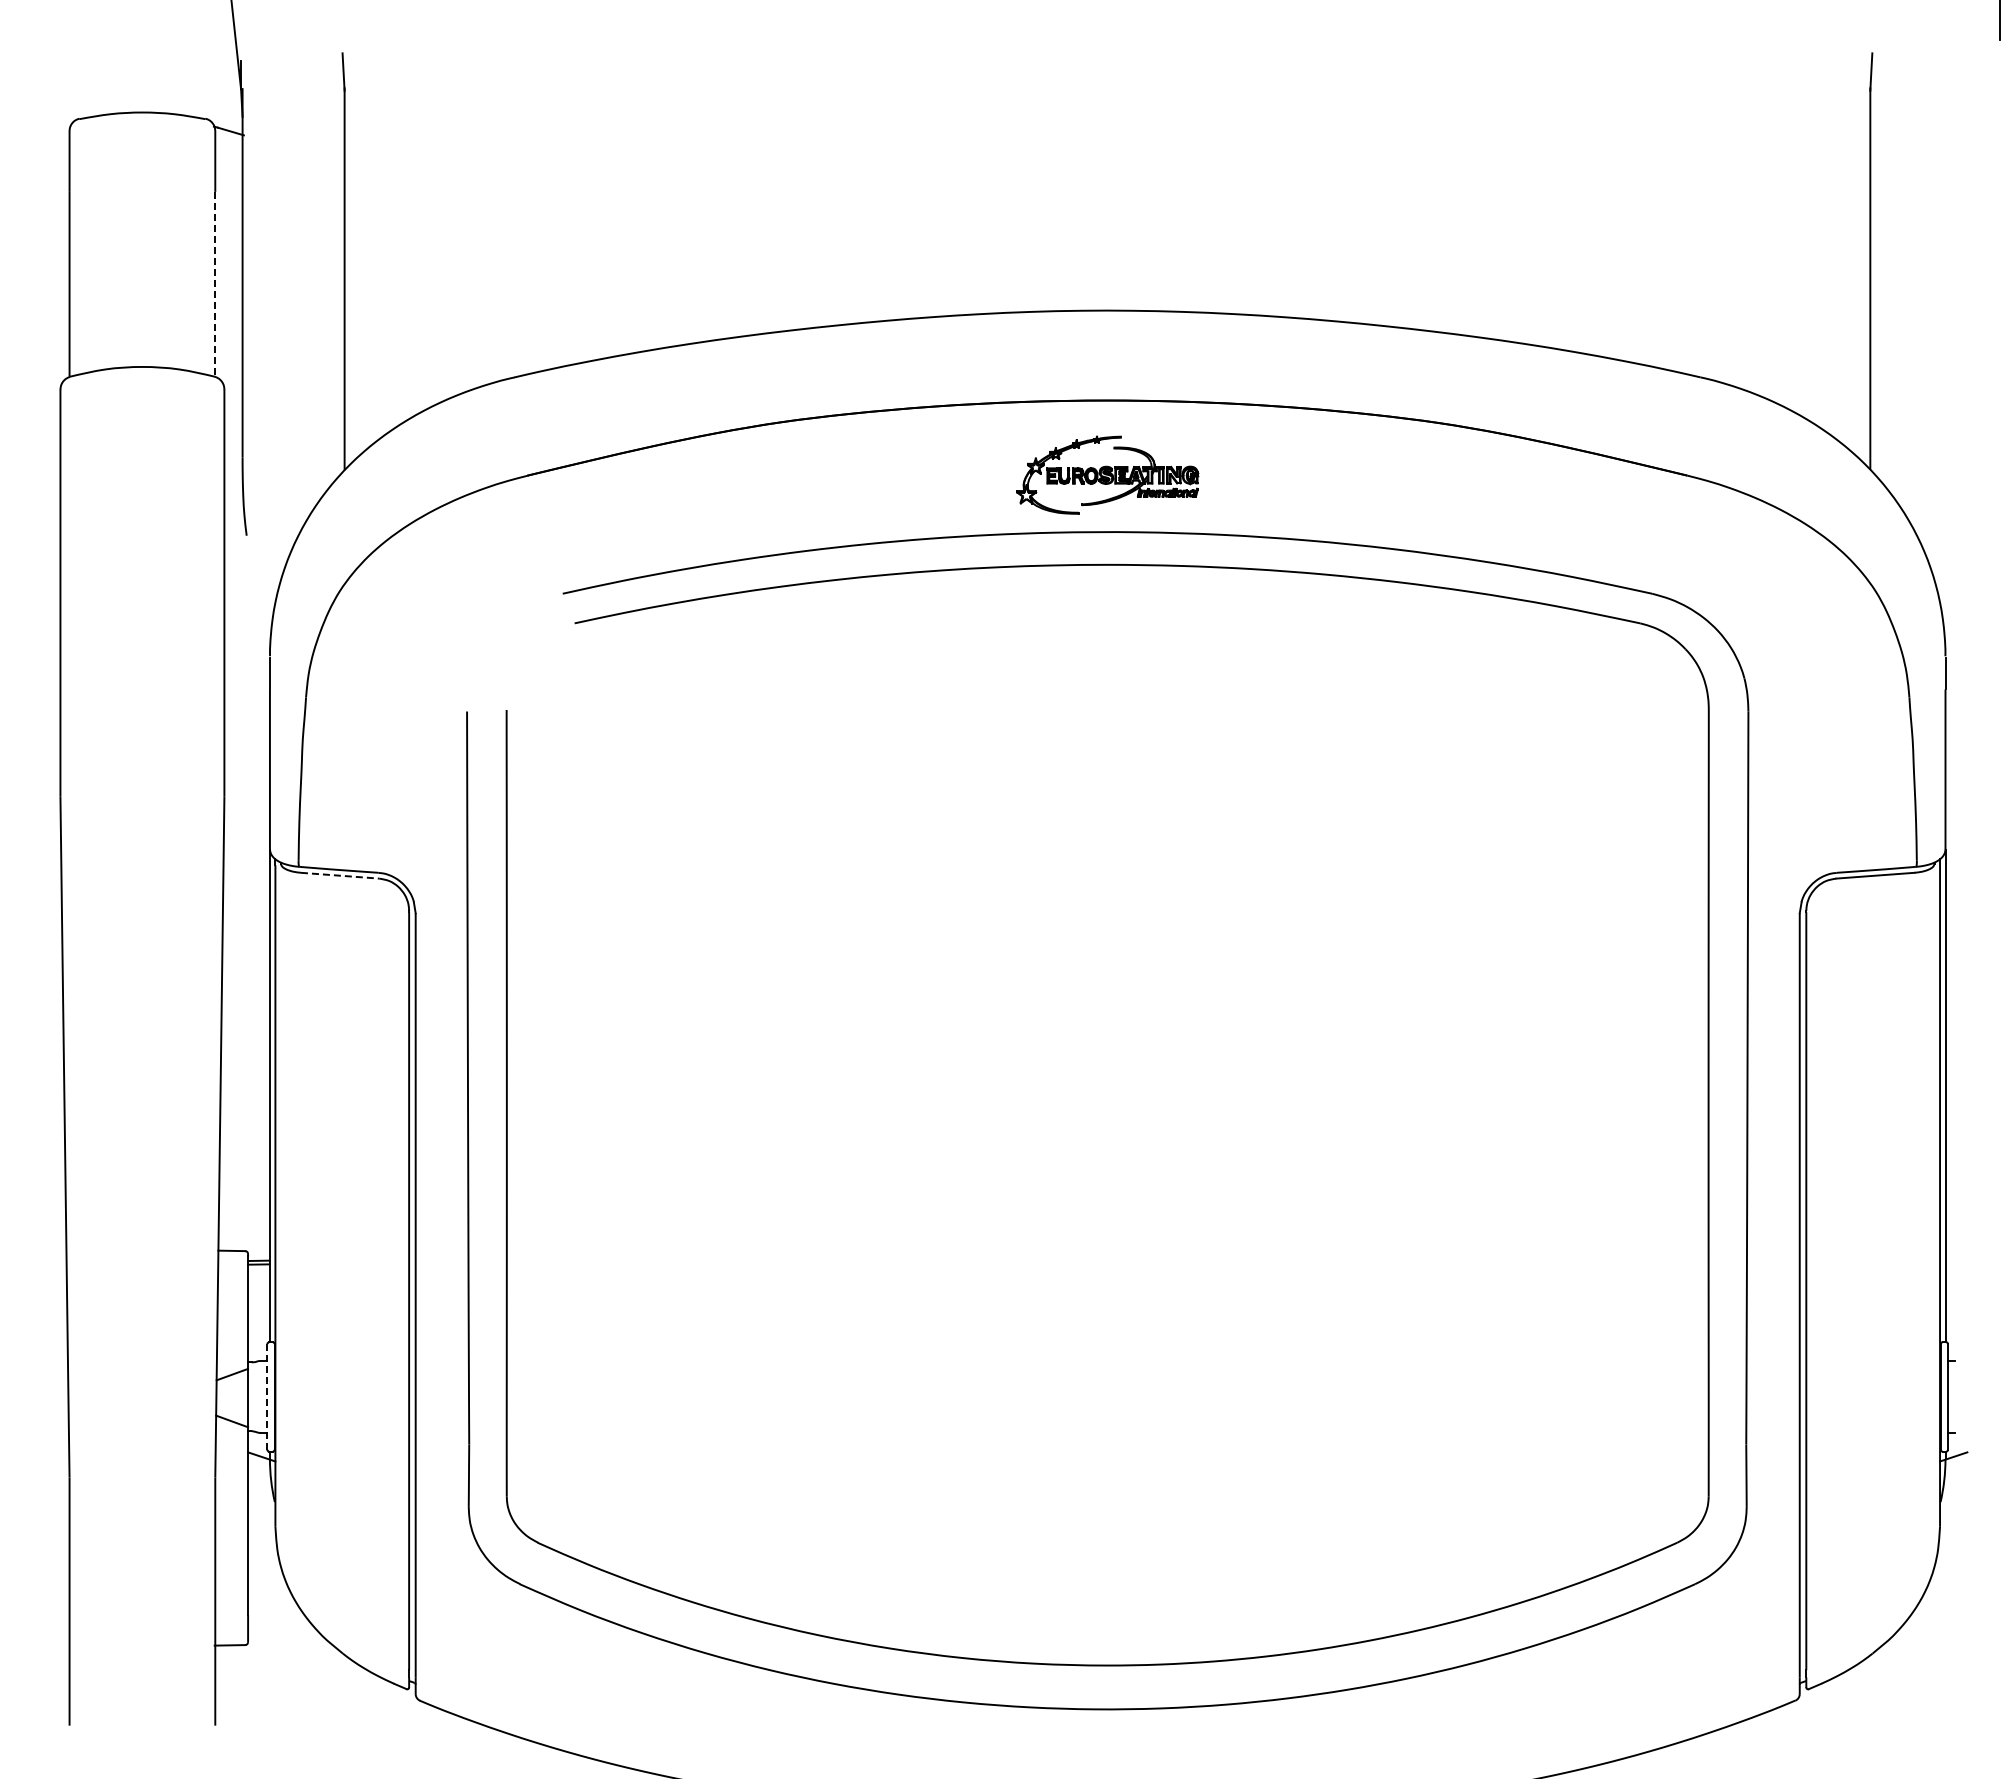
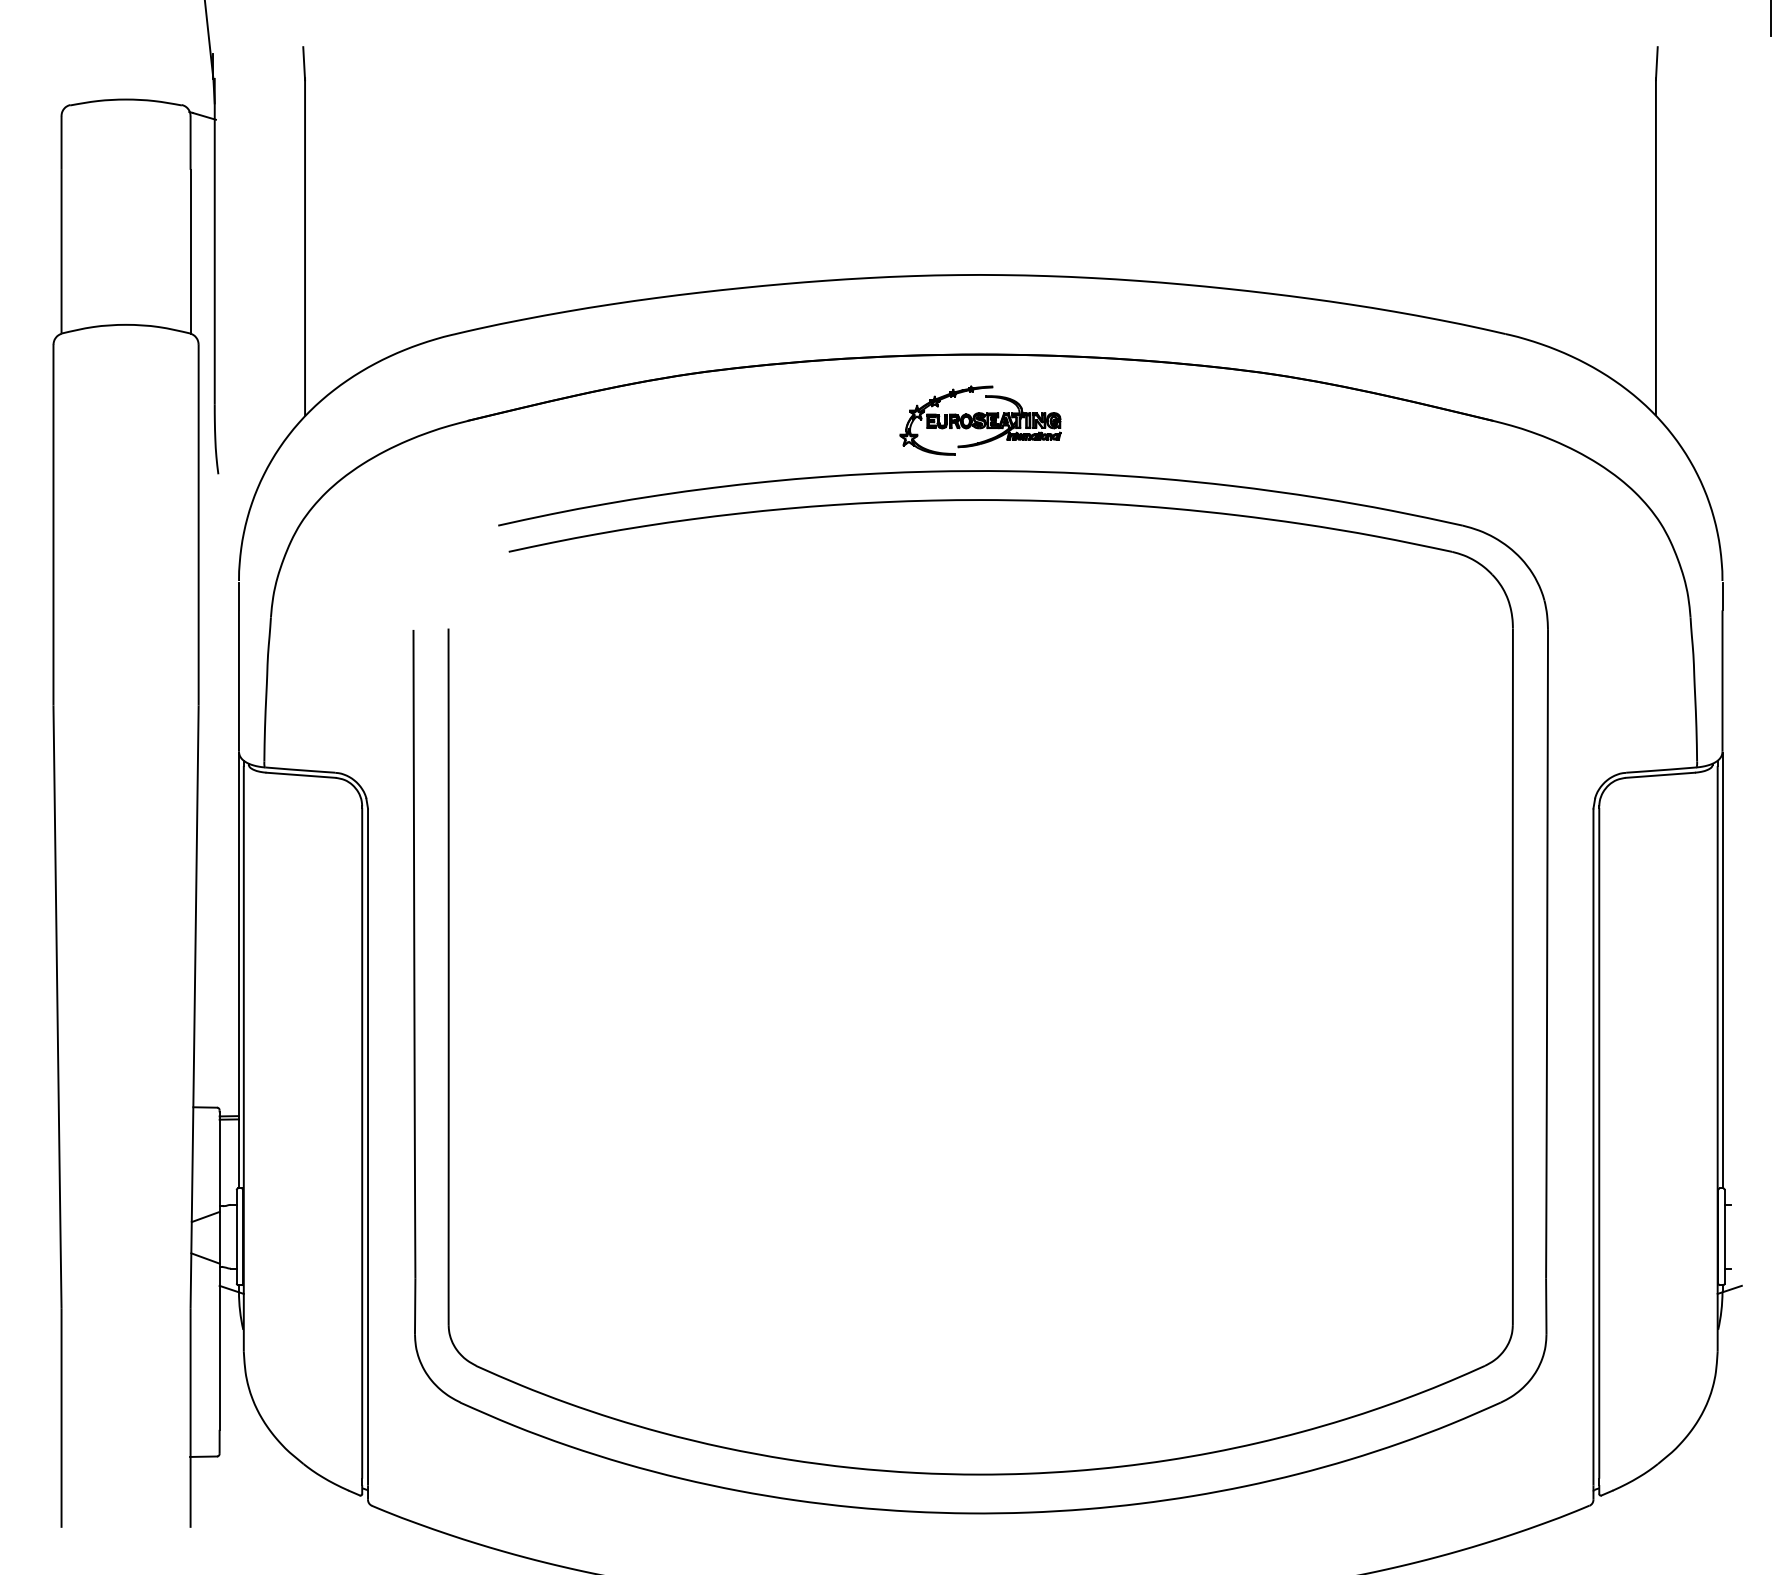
line: (215, 284) -> (190, 251), dashed -> solid
line: (340, 875) -> (301, 775), dashed -> solid
line: (267, 1396) -> (236, 1236), dashed -> solid

